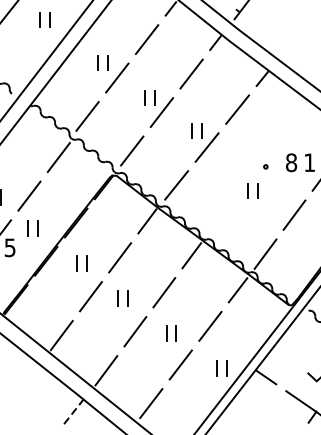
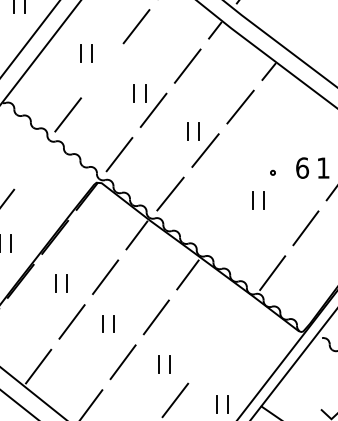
line: (117, 77) -> (102, 70), removed
line: (58, 157) -> (34, 162), removed
text: (291, 162) -> (302, 167), 8 -> 6
line: (237, 290) -> (240, 314), removed
line: (210, 325) -> (209, 355), removed

